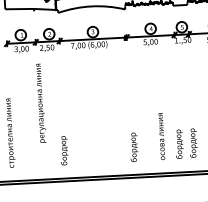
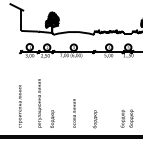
text: (40, 103) -> (39, 103), moved
text: (161, 136) -> (74, 113), moved

